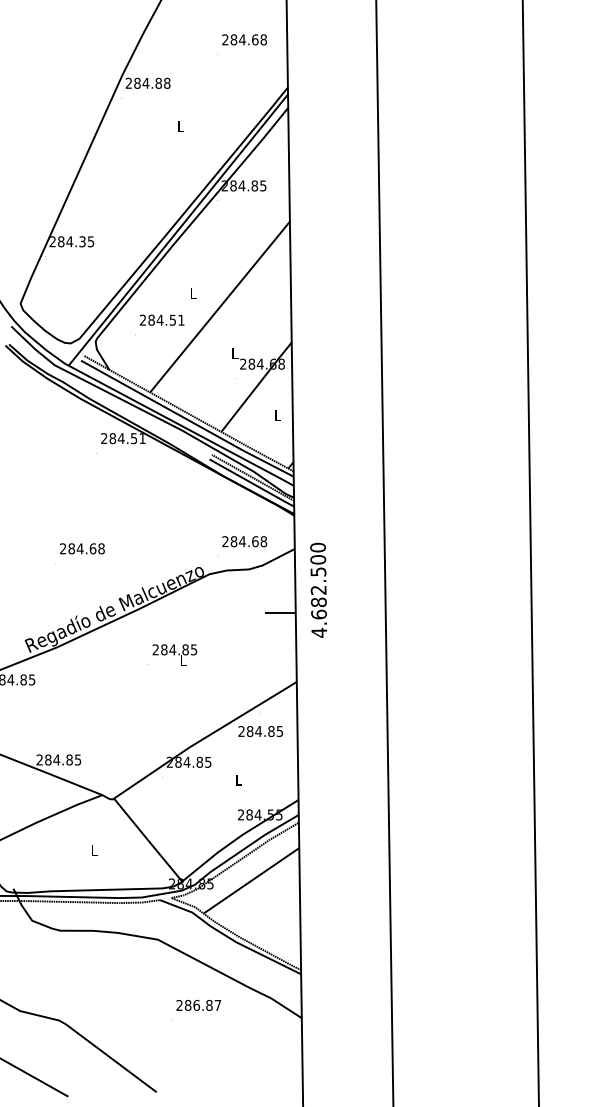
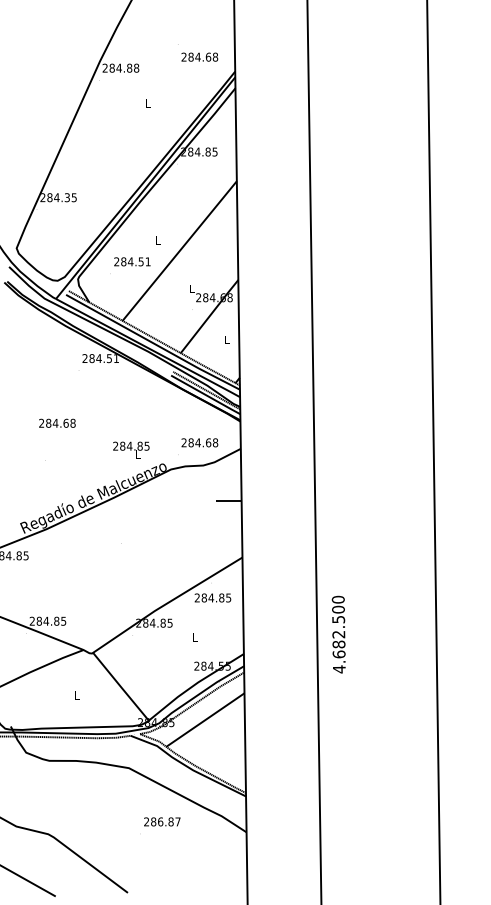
text: (244, 39) -> (199, 56), moved
text: (82, 548) -> (57, 423), moved
text: (318, 589) -> (338, 633), moved
text: (174, 654) -> (131, 450), moved

